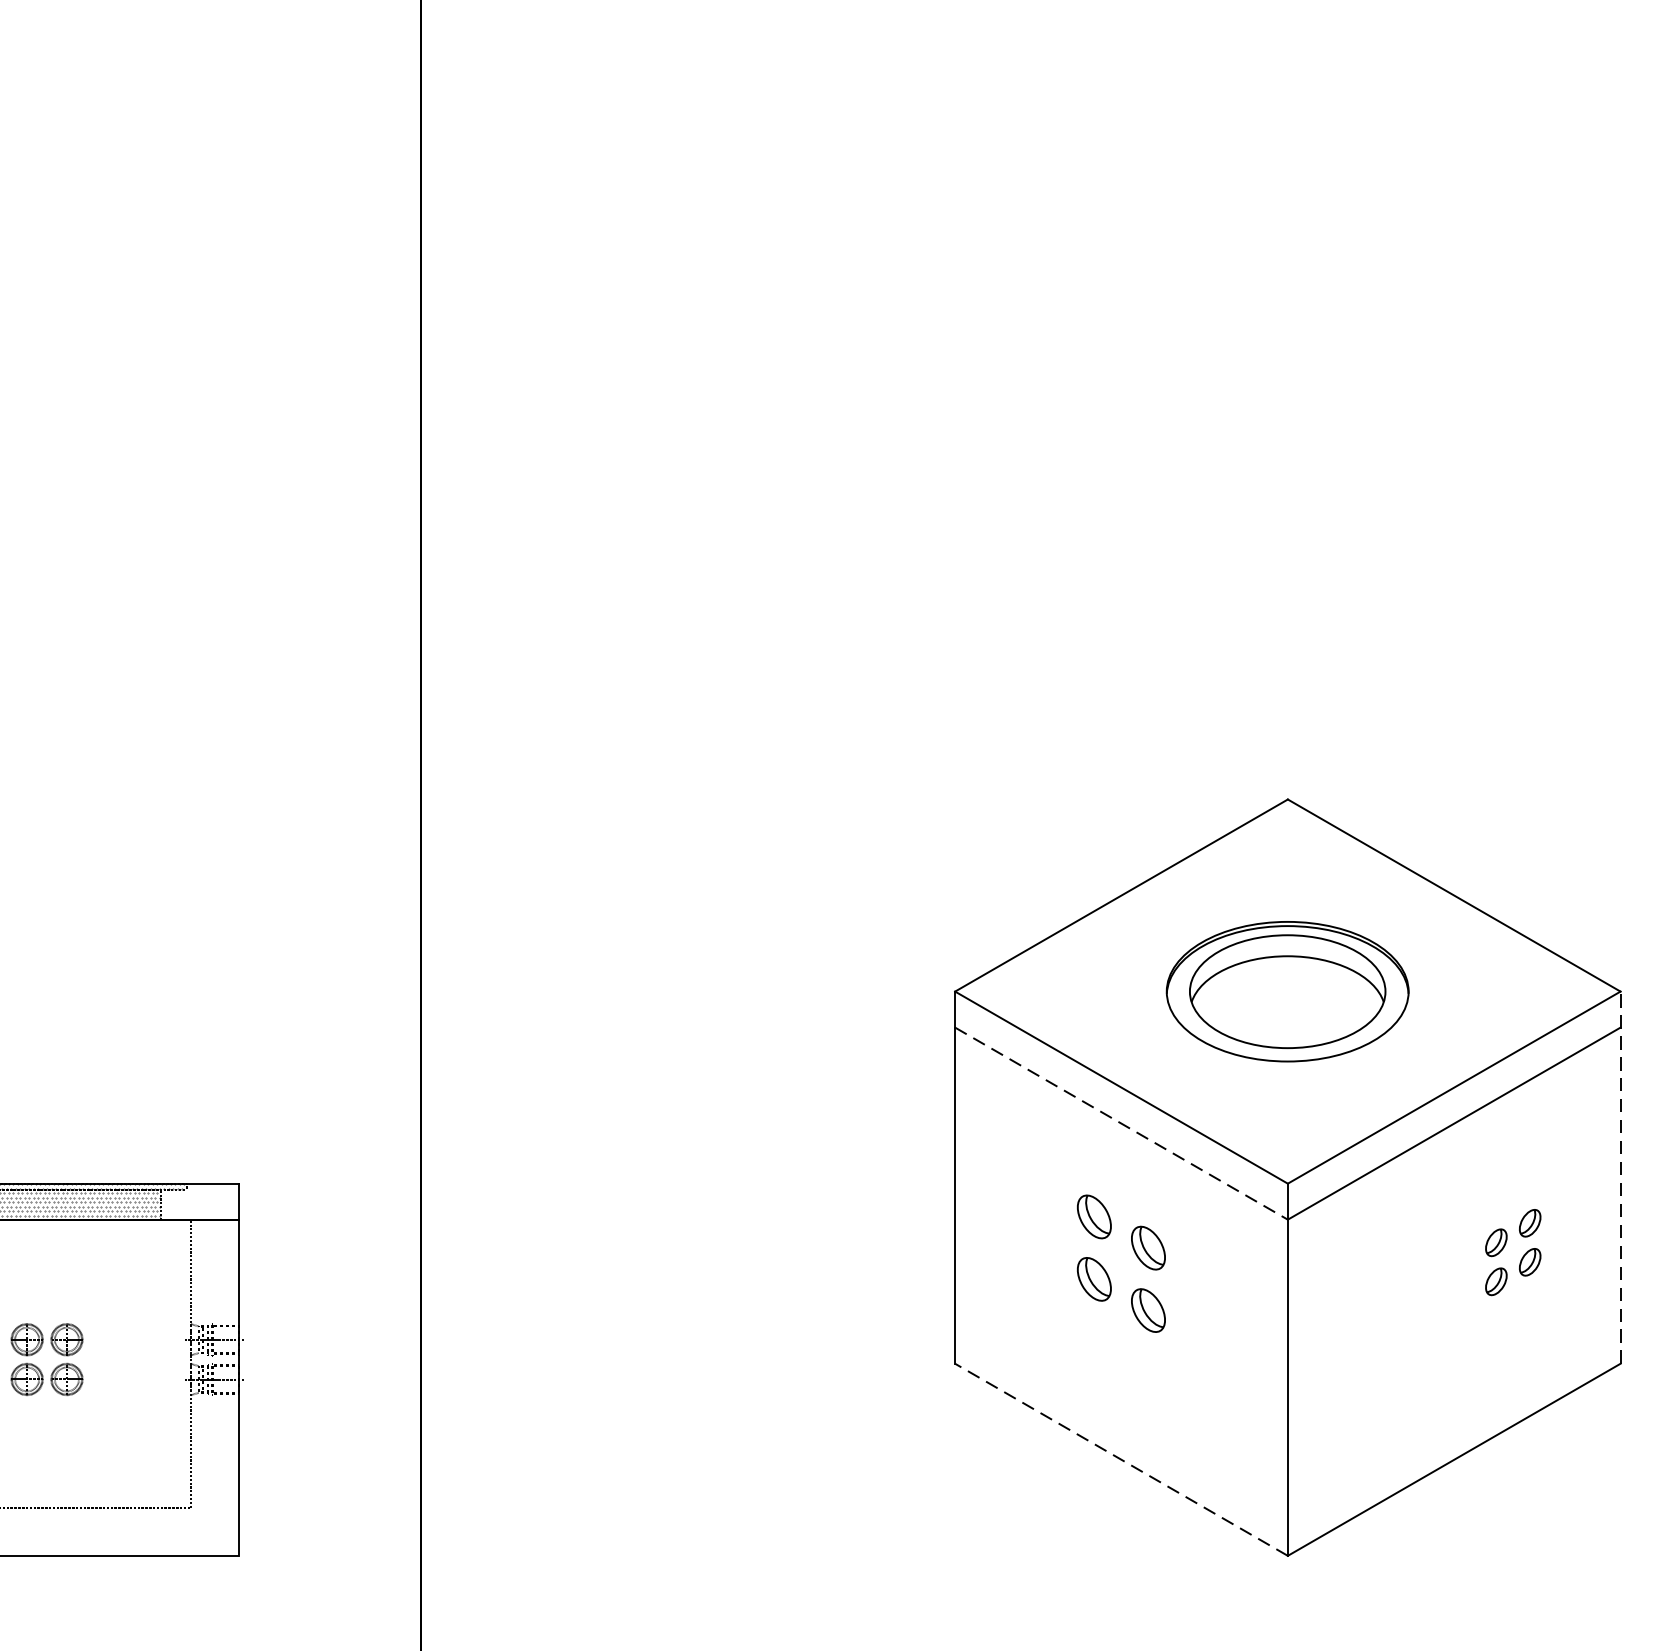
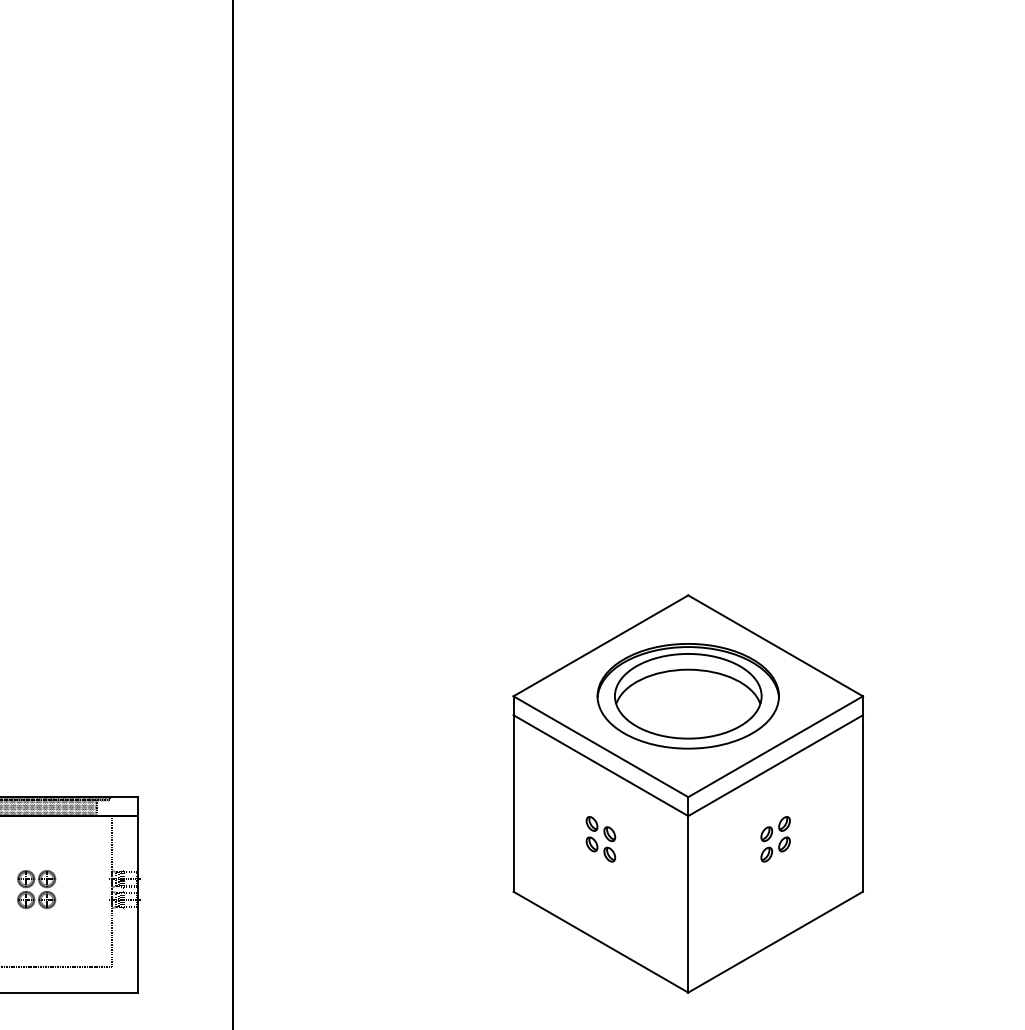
part: (1286, 991) -> (687, 696), size x1.43
line: (1120, 1123) -> (600, 765), dashed -> solid
line: (1619, 1178) -> (862, 794), dashed -> solid
part: (1512, 1252) -> (775, 839), moved
part: (1120, 1264) -> (600, 839), size x0.62
line: (1120, 1460) -> (600, 942), dashed -> solid

